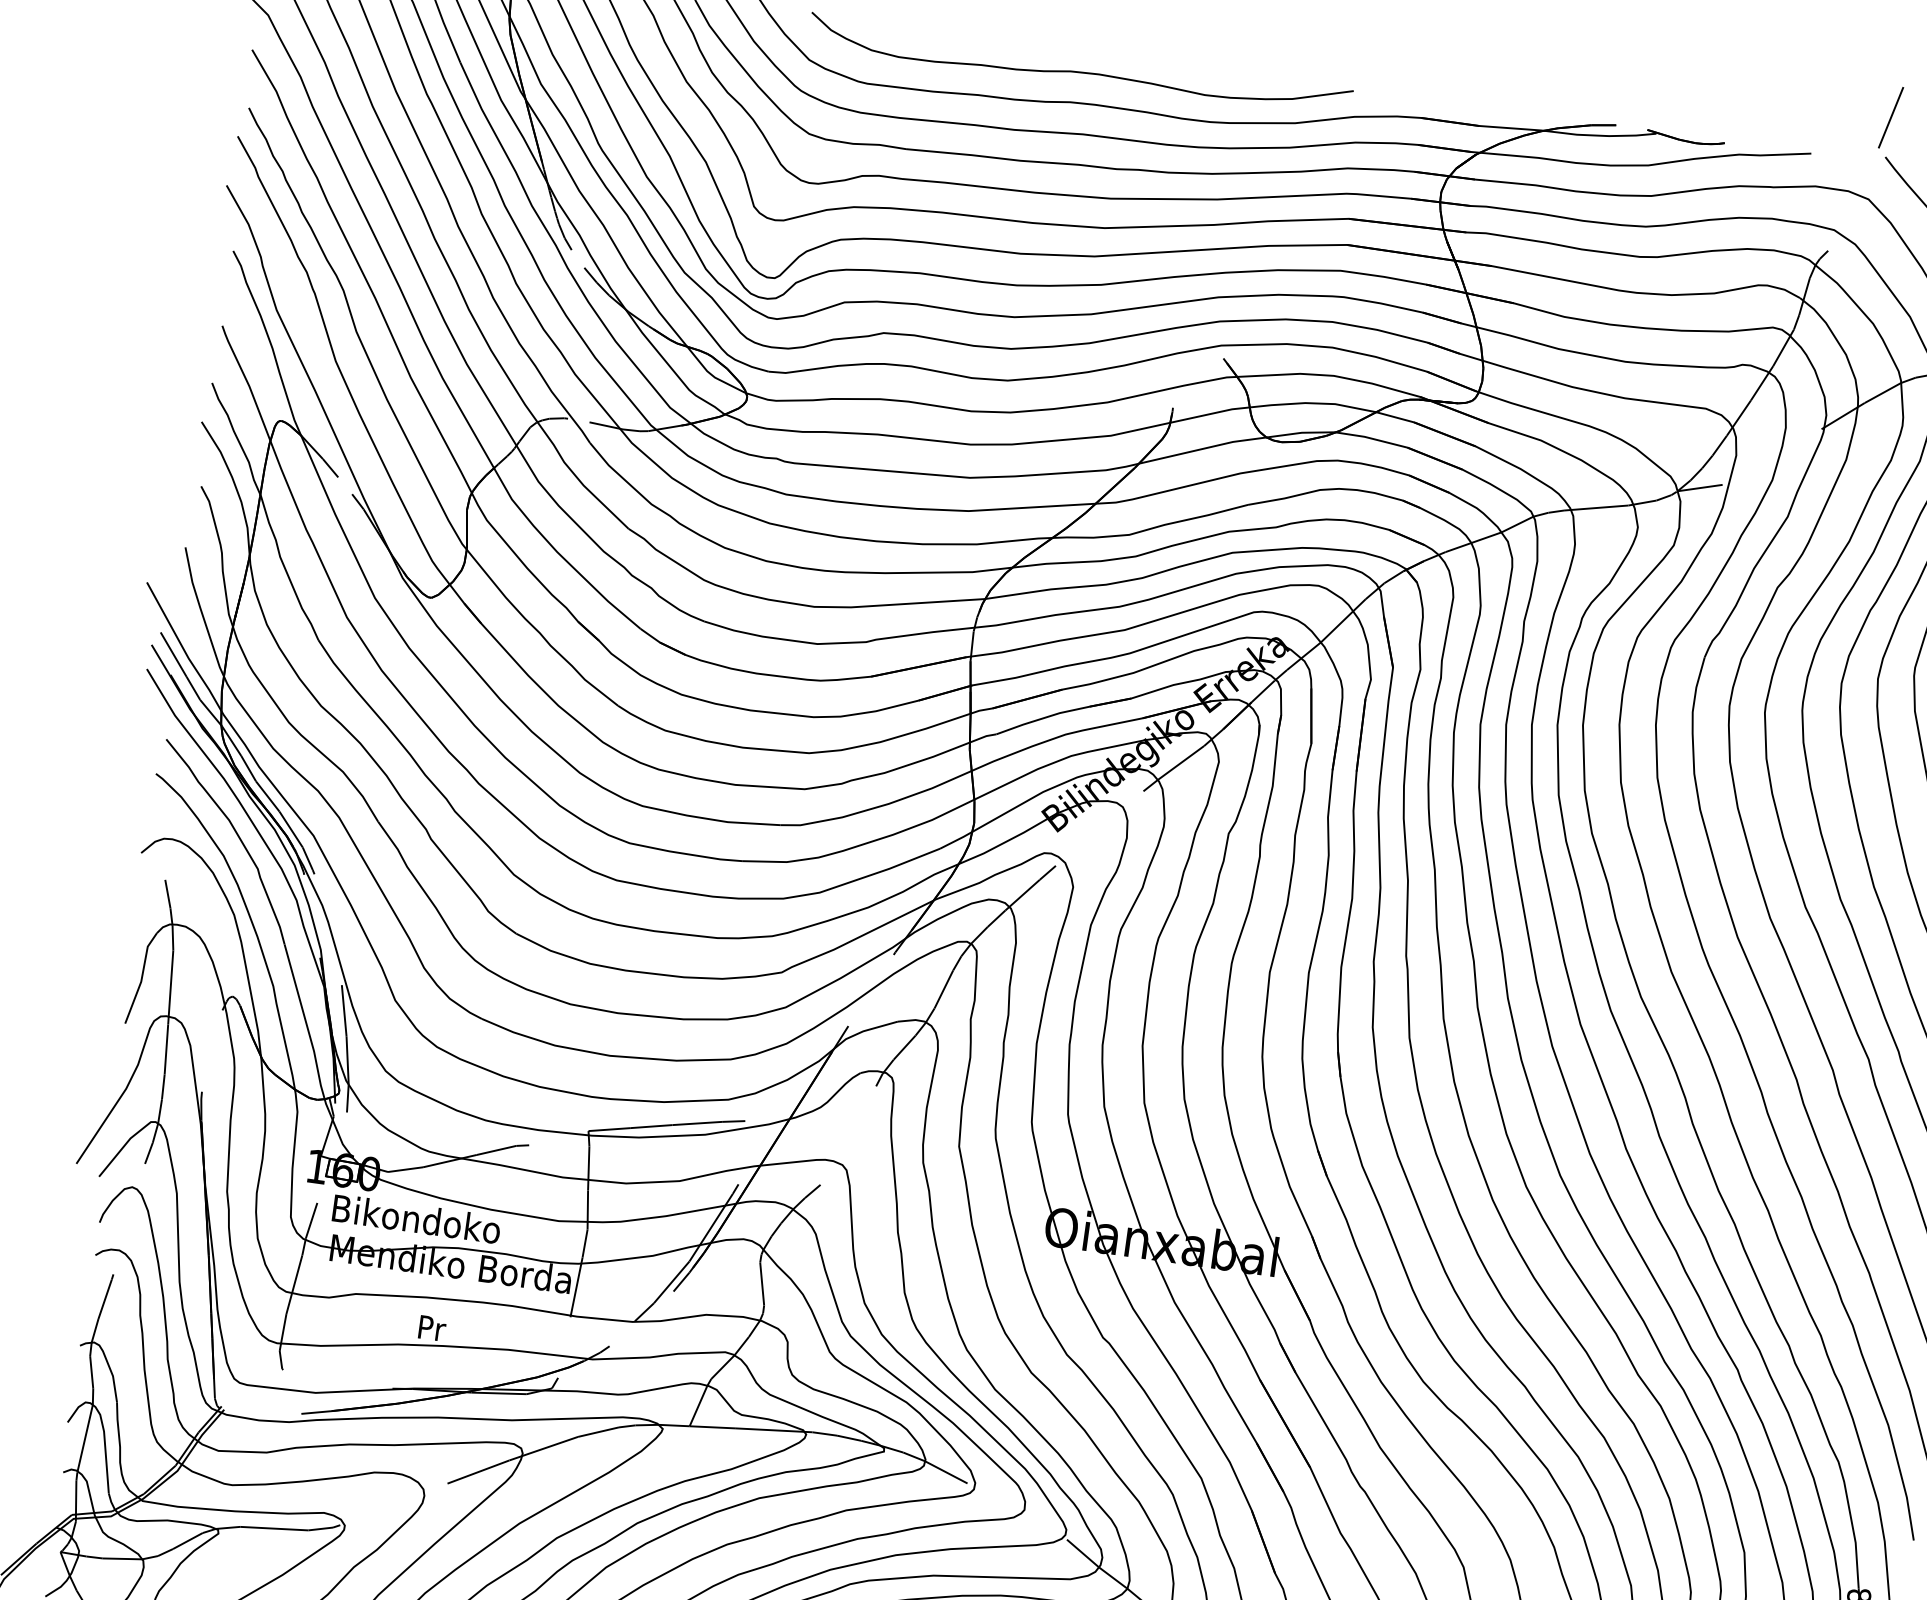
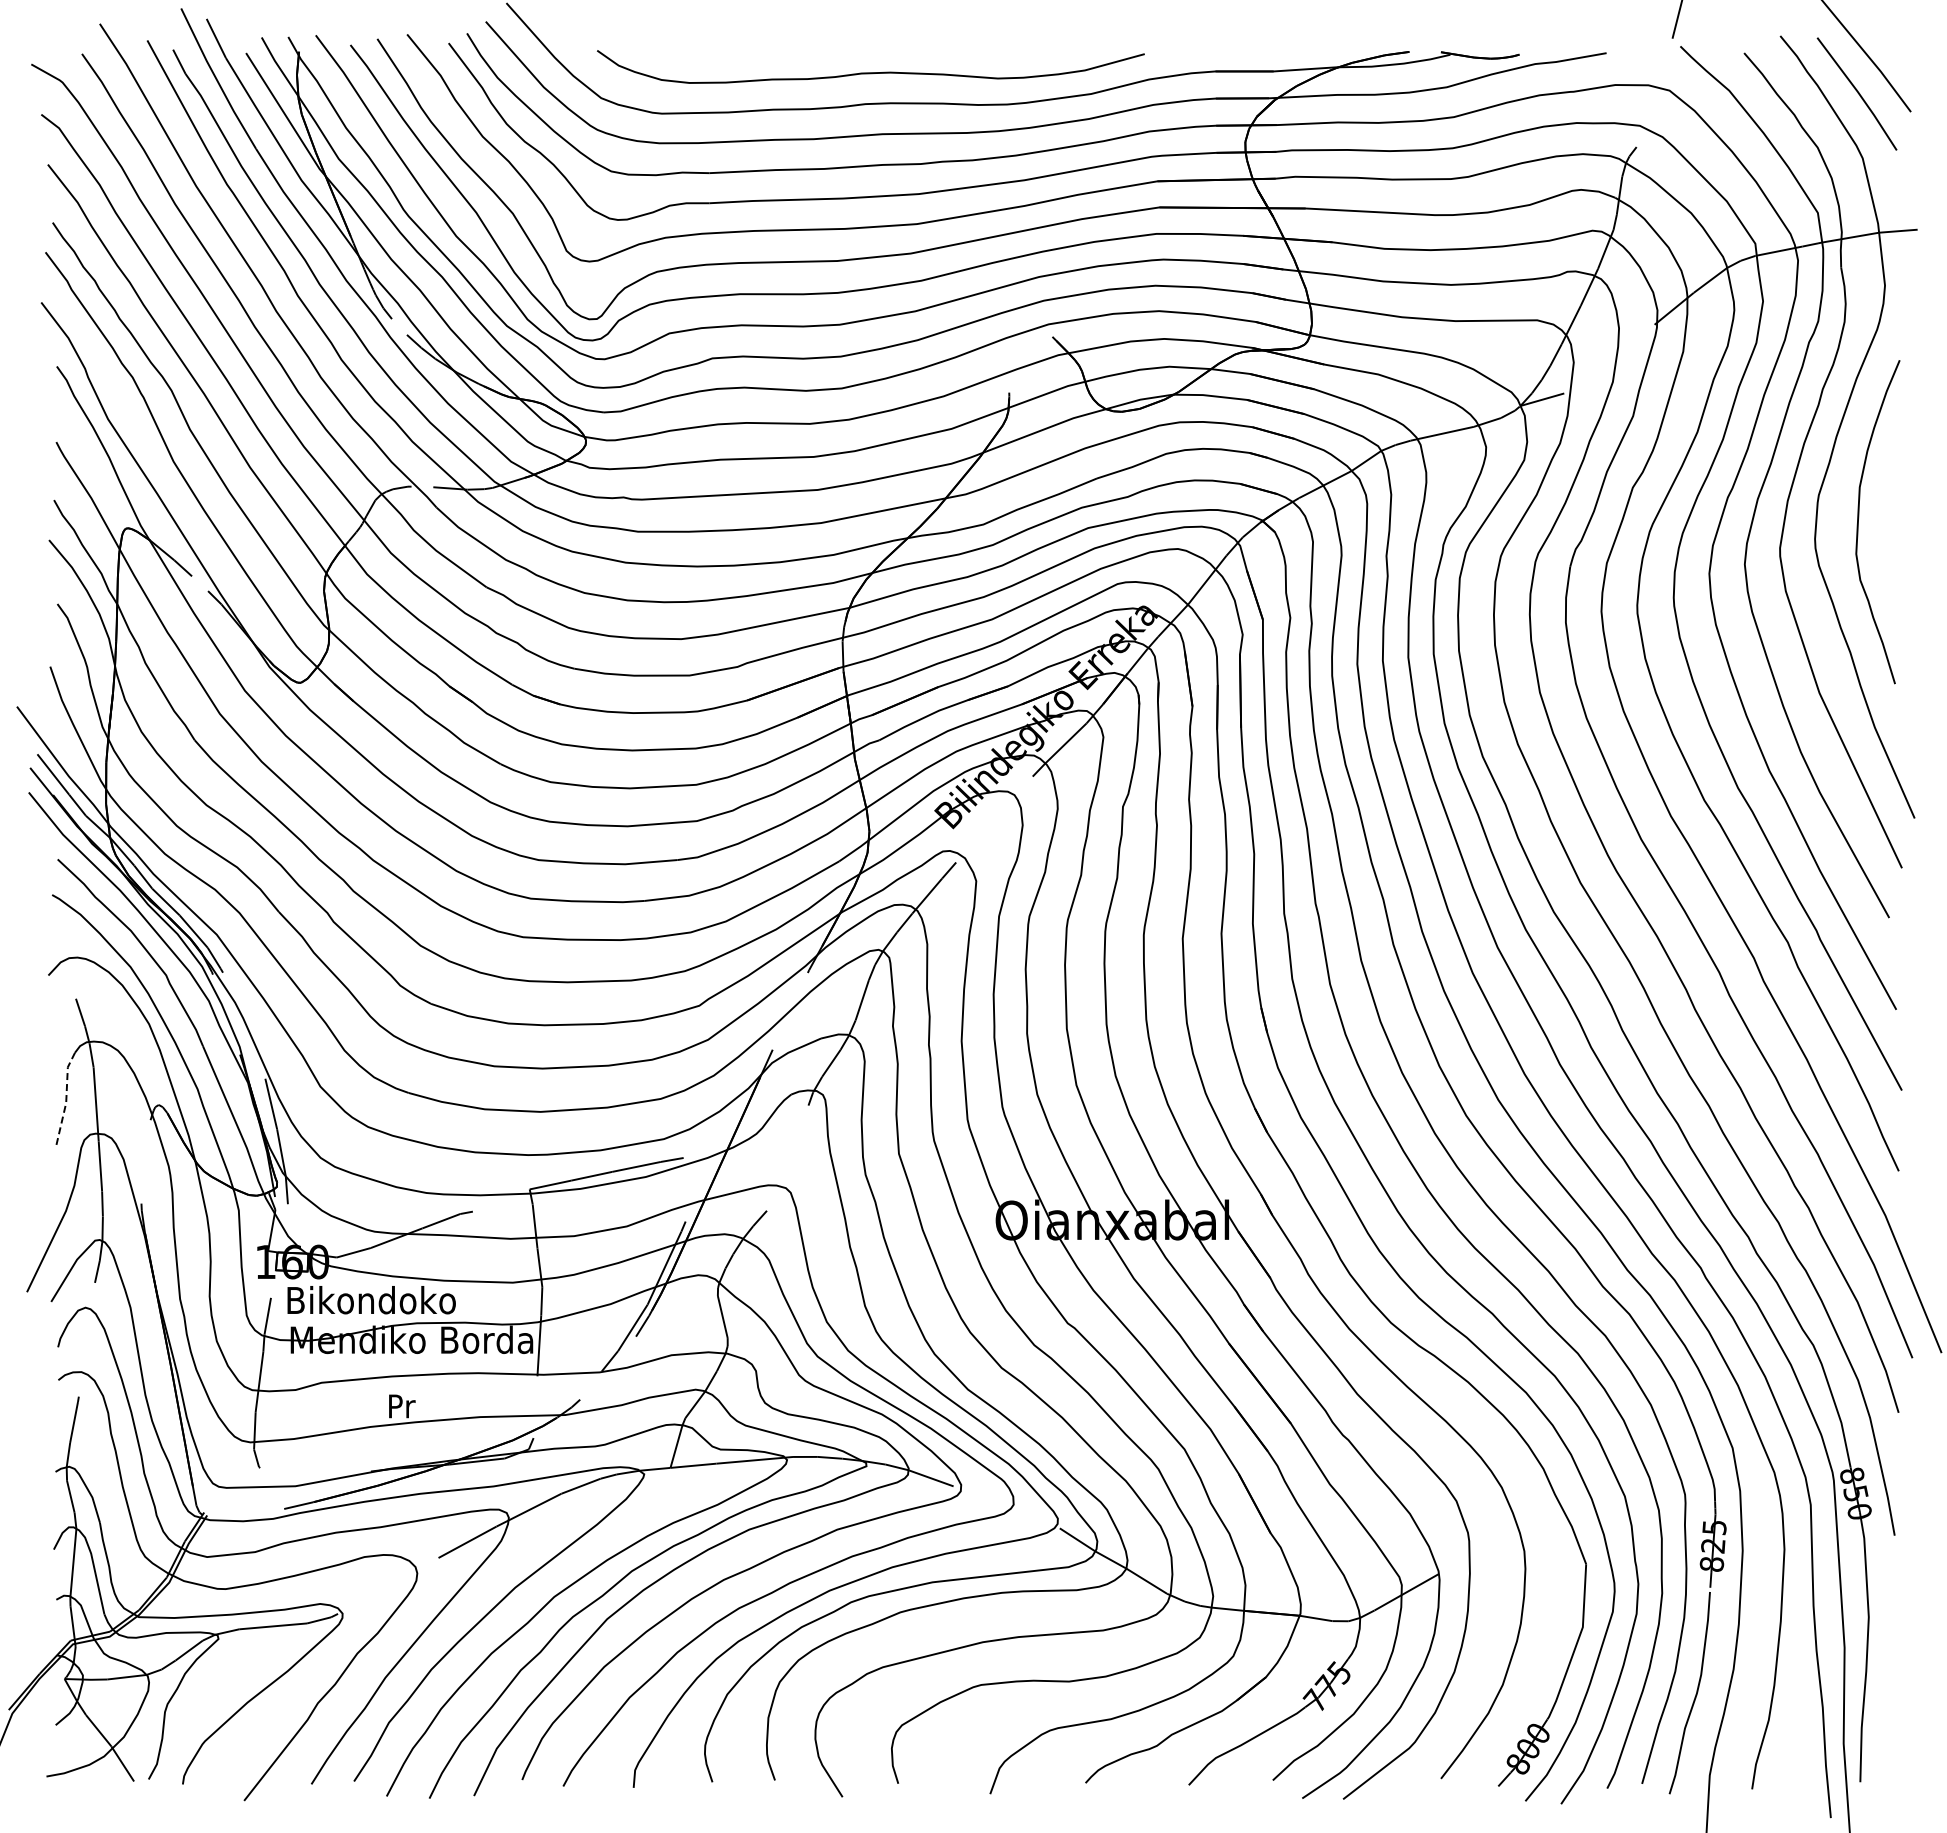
line: (142, 978) -> (66, 1099), solid -> dashed

